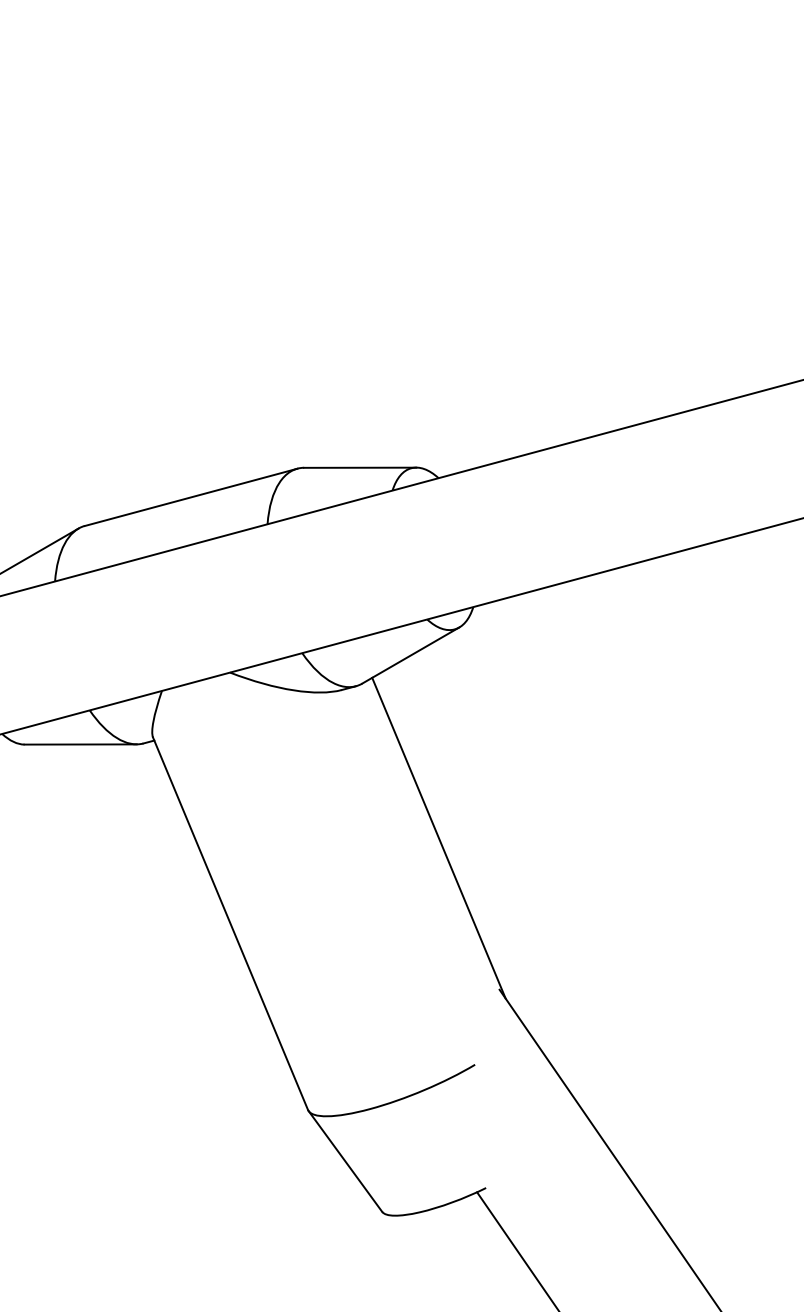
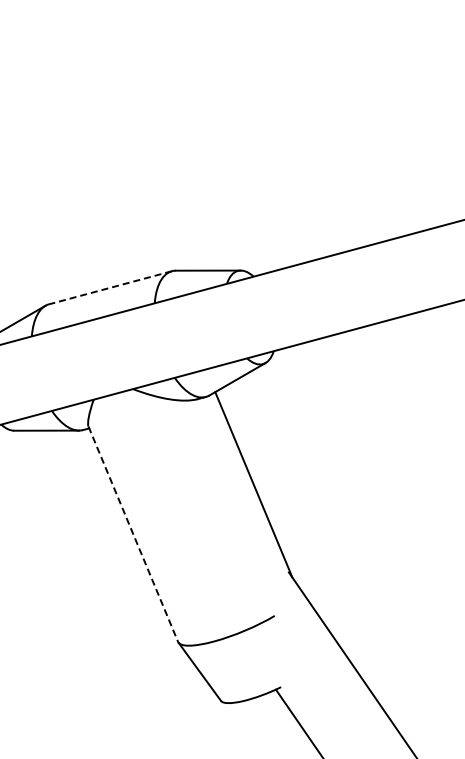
line: (191, 496) -> (110, 287), solid -> dashed
line: (230, 924) -> (133, 534), solid -> dashed

